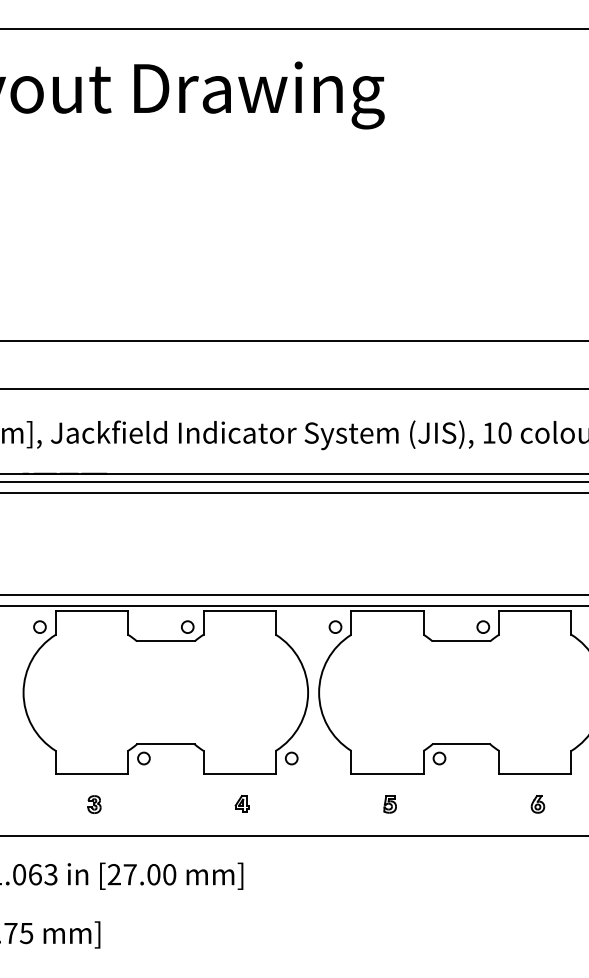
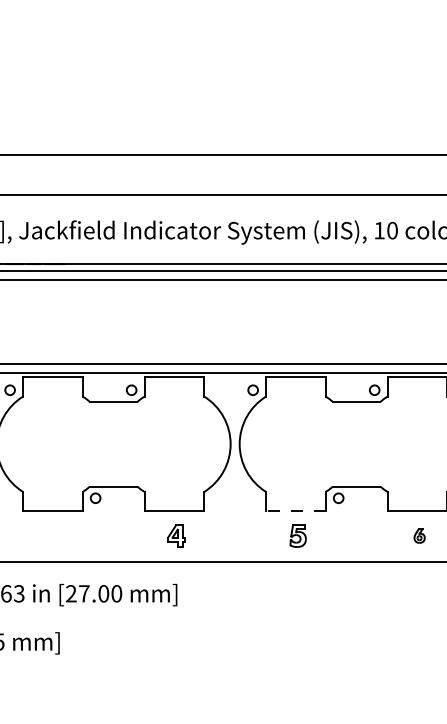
circle: (291, 758) -> (216, 498), removed
line: (387, 774) -> (295, 511), solid -> dashed
part: (241, 803) -> (175, 535), size x1.6
part: (94, 804) -> (54, 536), removed
part: (389, 804) -> (297, 536), size x1.6

